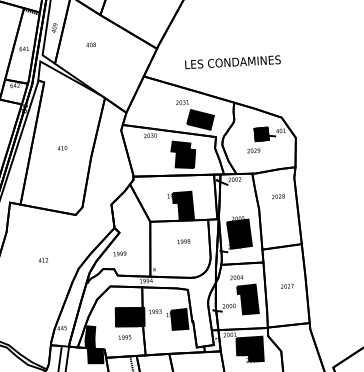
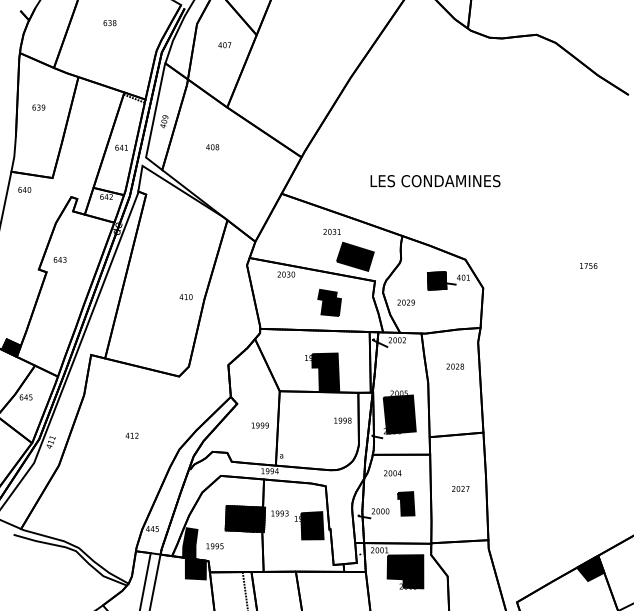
text: (232, 62) -> (435, 181), moved
text: (61, 147) -> (185, 296), moved
text: (253, 150) -> (405, 302), moved
part: (183, 154) -> (329, 302), size x0.7
text: (183, 241) -> (342, 420), moved
text: (119, 253) -> (259, 425), moved
part: (247, 299) -> (405, 503), size x0.6
text: (124, 337) -> (214, 546), moved

